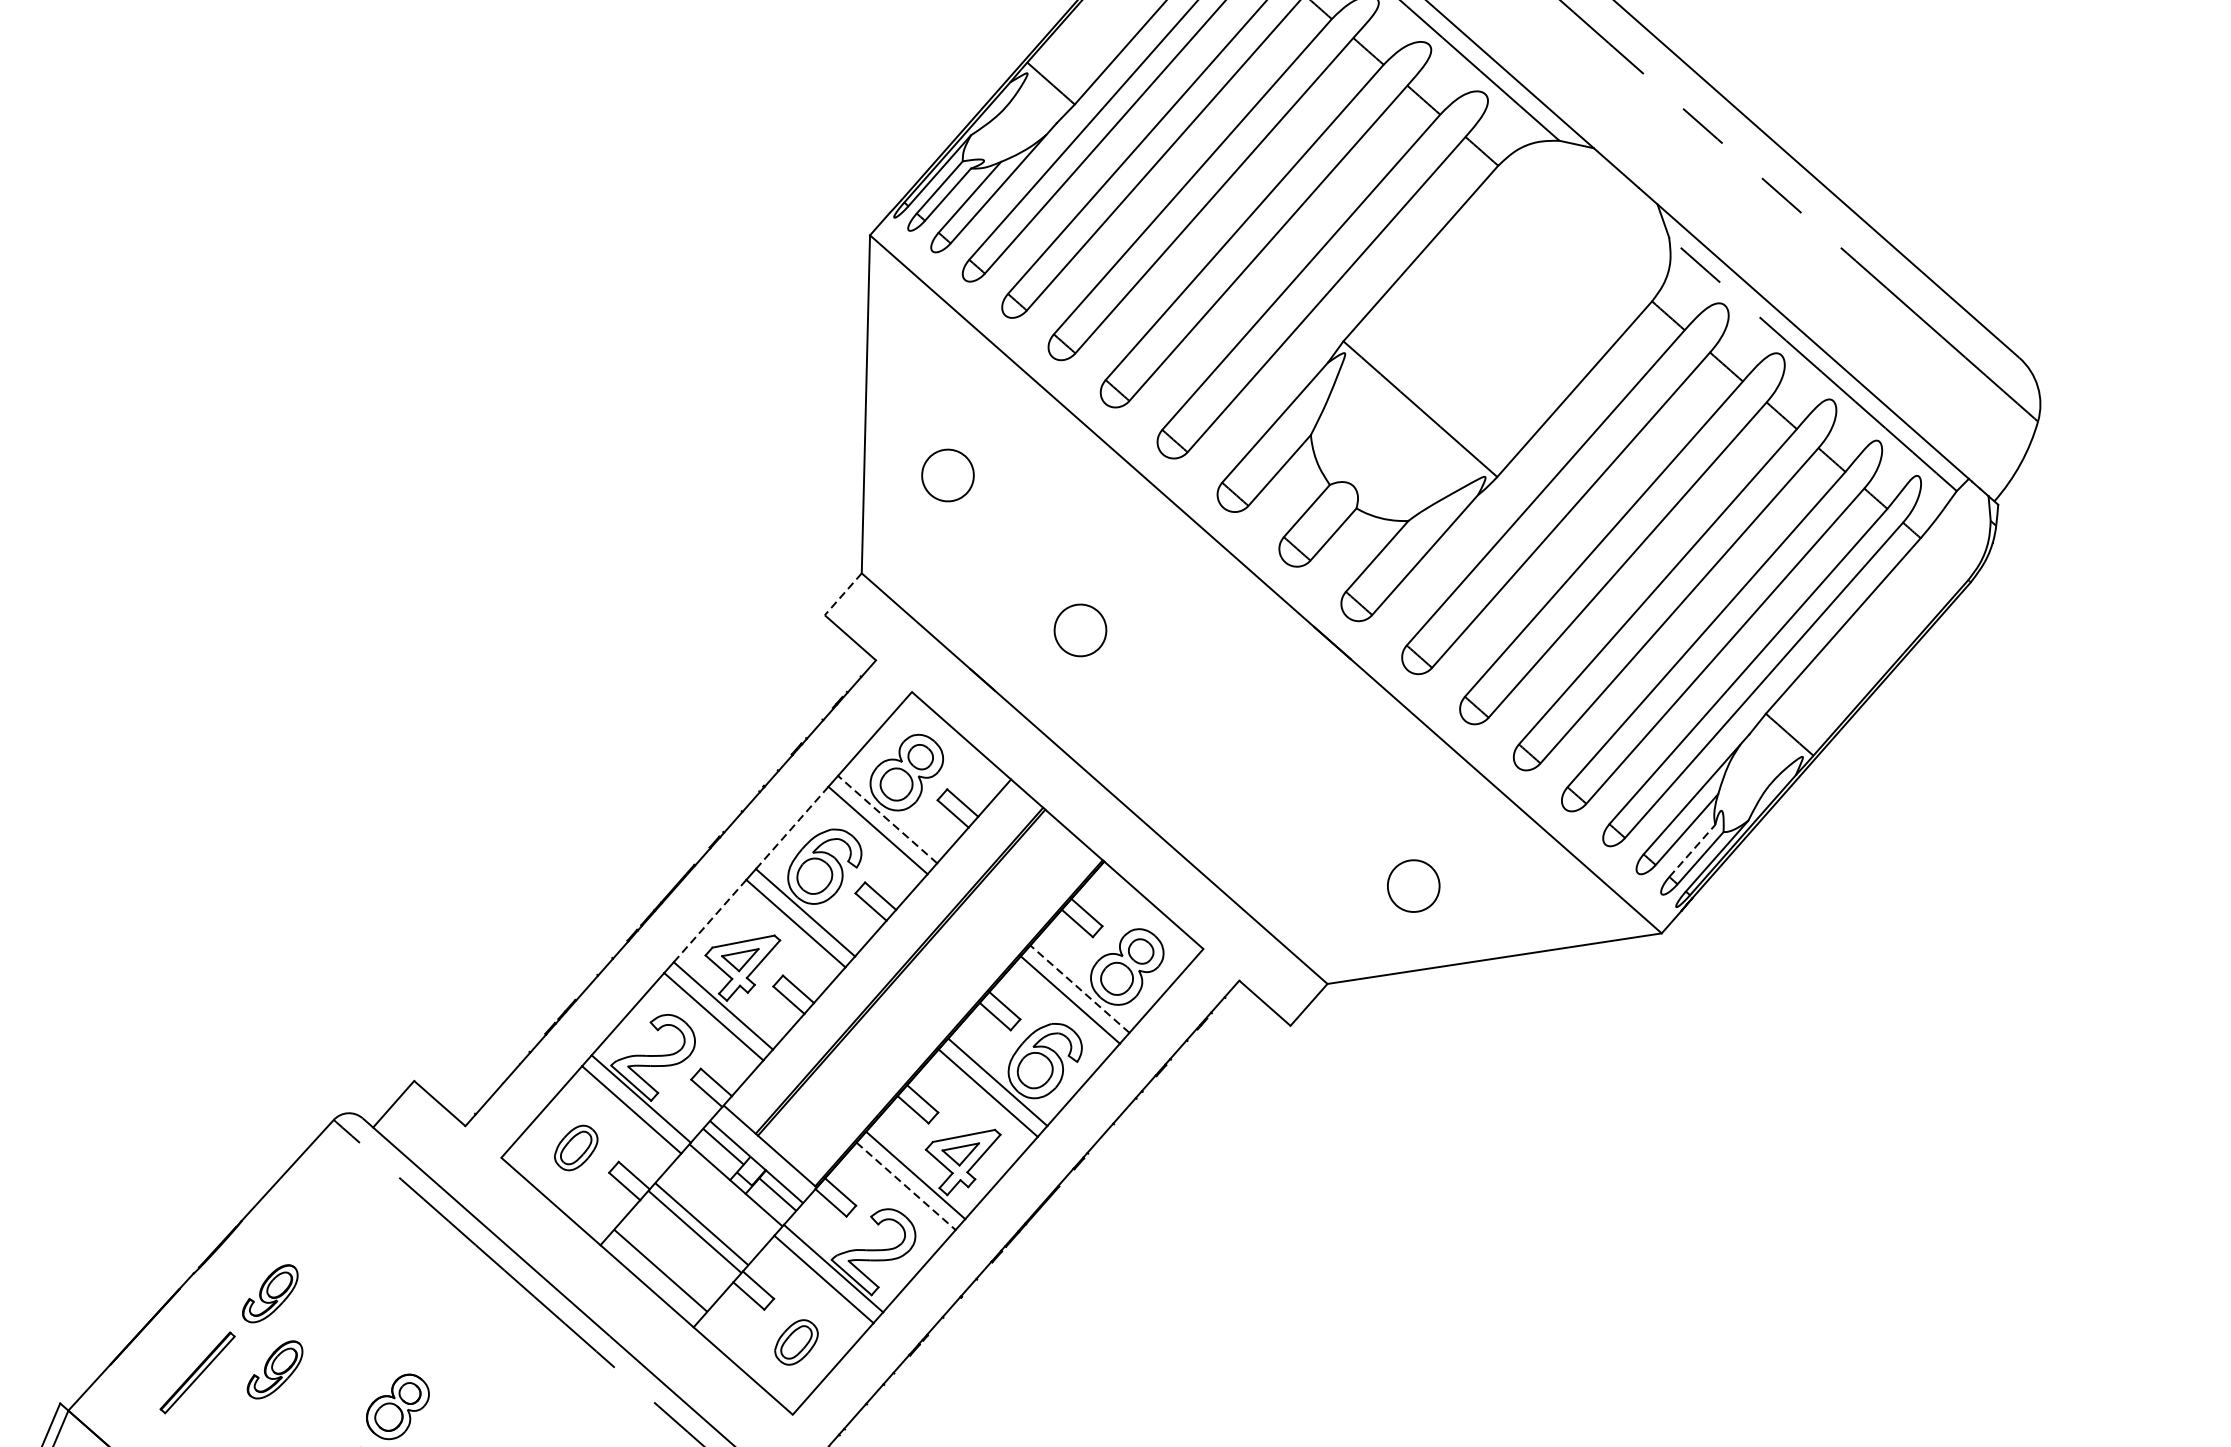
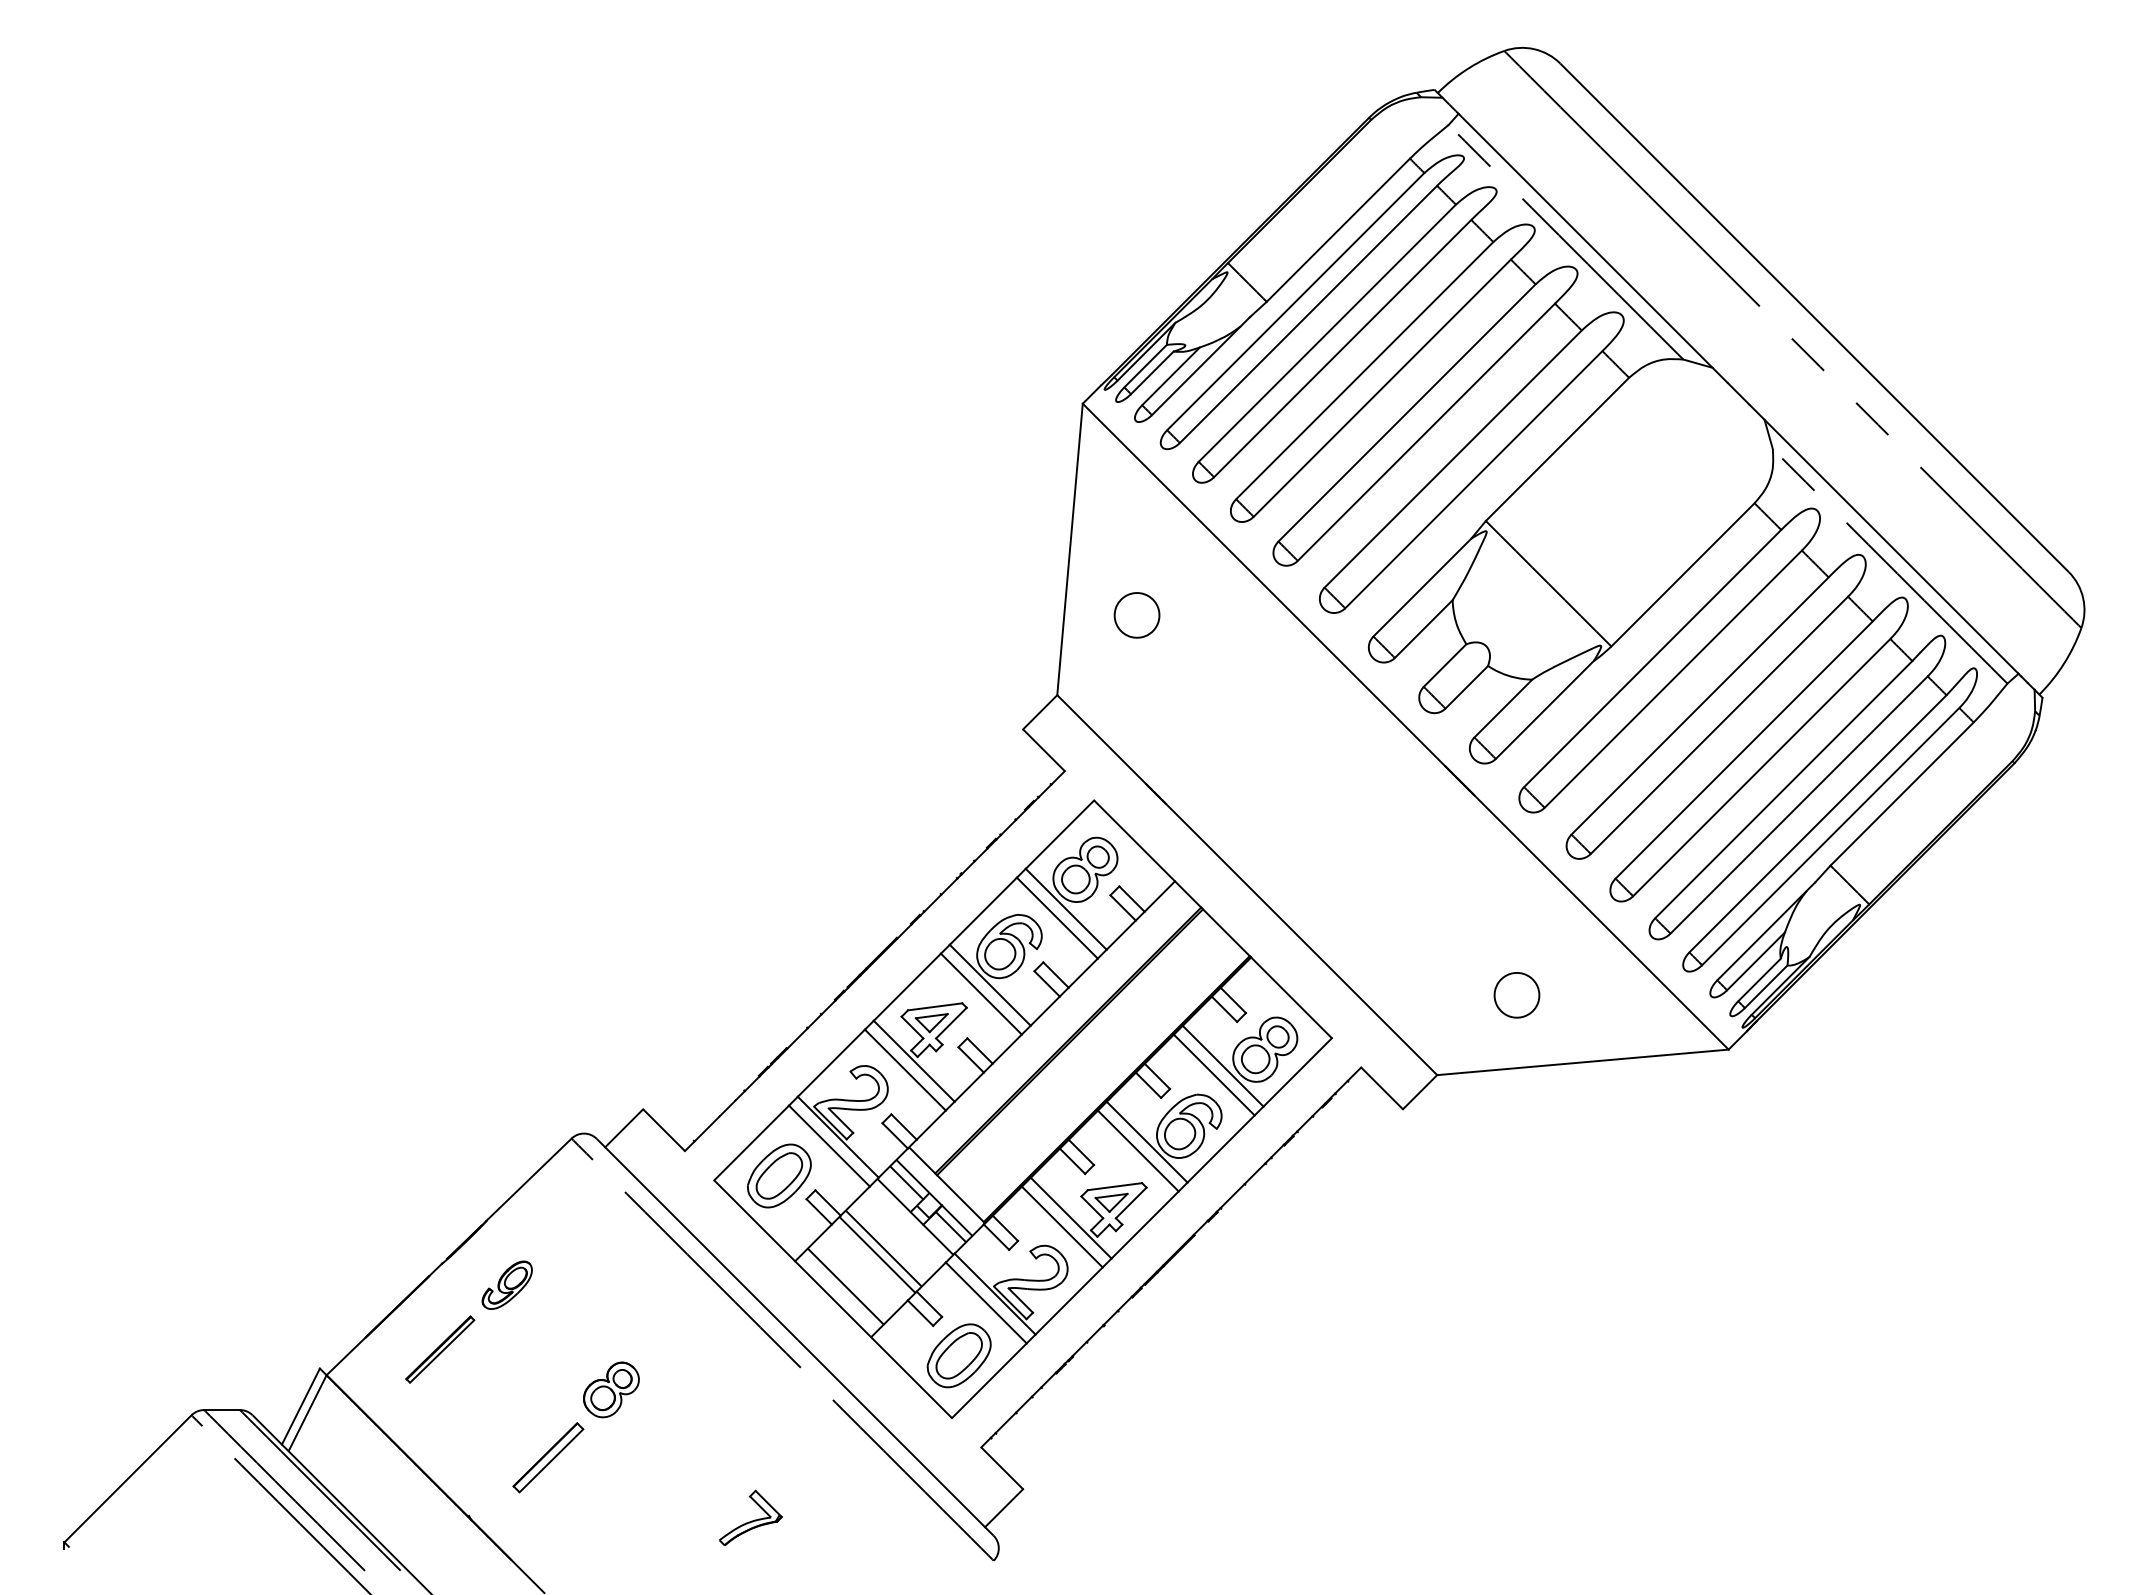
line: (842, 594) -> (1039, 712), dashed -> solid
part: (1079, 630) -> (1242, 756), removed
line: (886, 818) -> (1065, 908), dashed -> solid
line: (792, 827) -> (983, 910), dashed -> solid
line: (1692, 850) -> (1759, 979), dashed -> solid
line: (710, 920) -> (907, 986), dashed -> solid
line: (1079, 988) -> (1222, 1065), dashed -> solid
part: (576, 1147) -> (779, 1175), size x1.67
line: (906, 1186) -> (1062, 1227), dashed -> solid
part: (795, 1342) -> (958, 1355), size x1.67
part: (274, 1369) -> (506, 1350), removed

